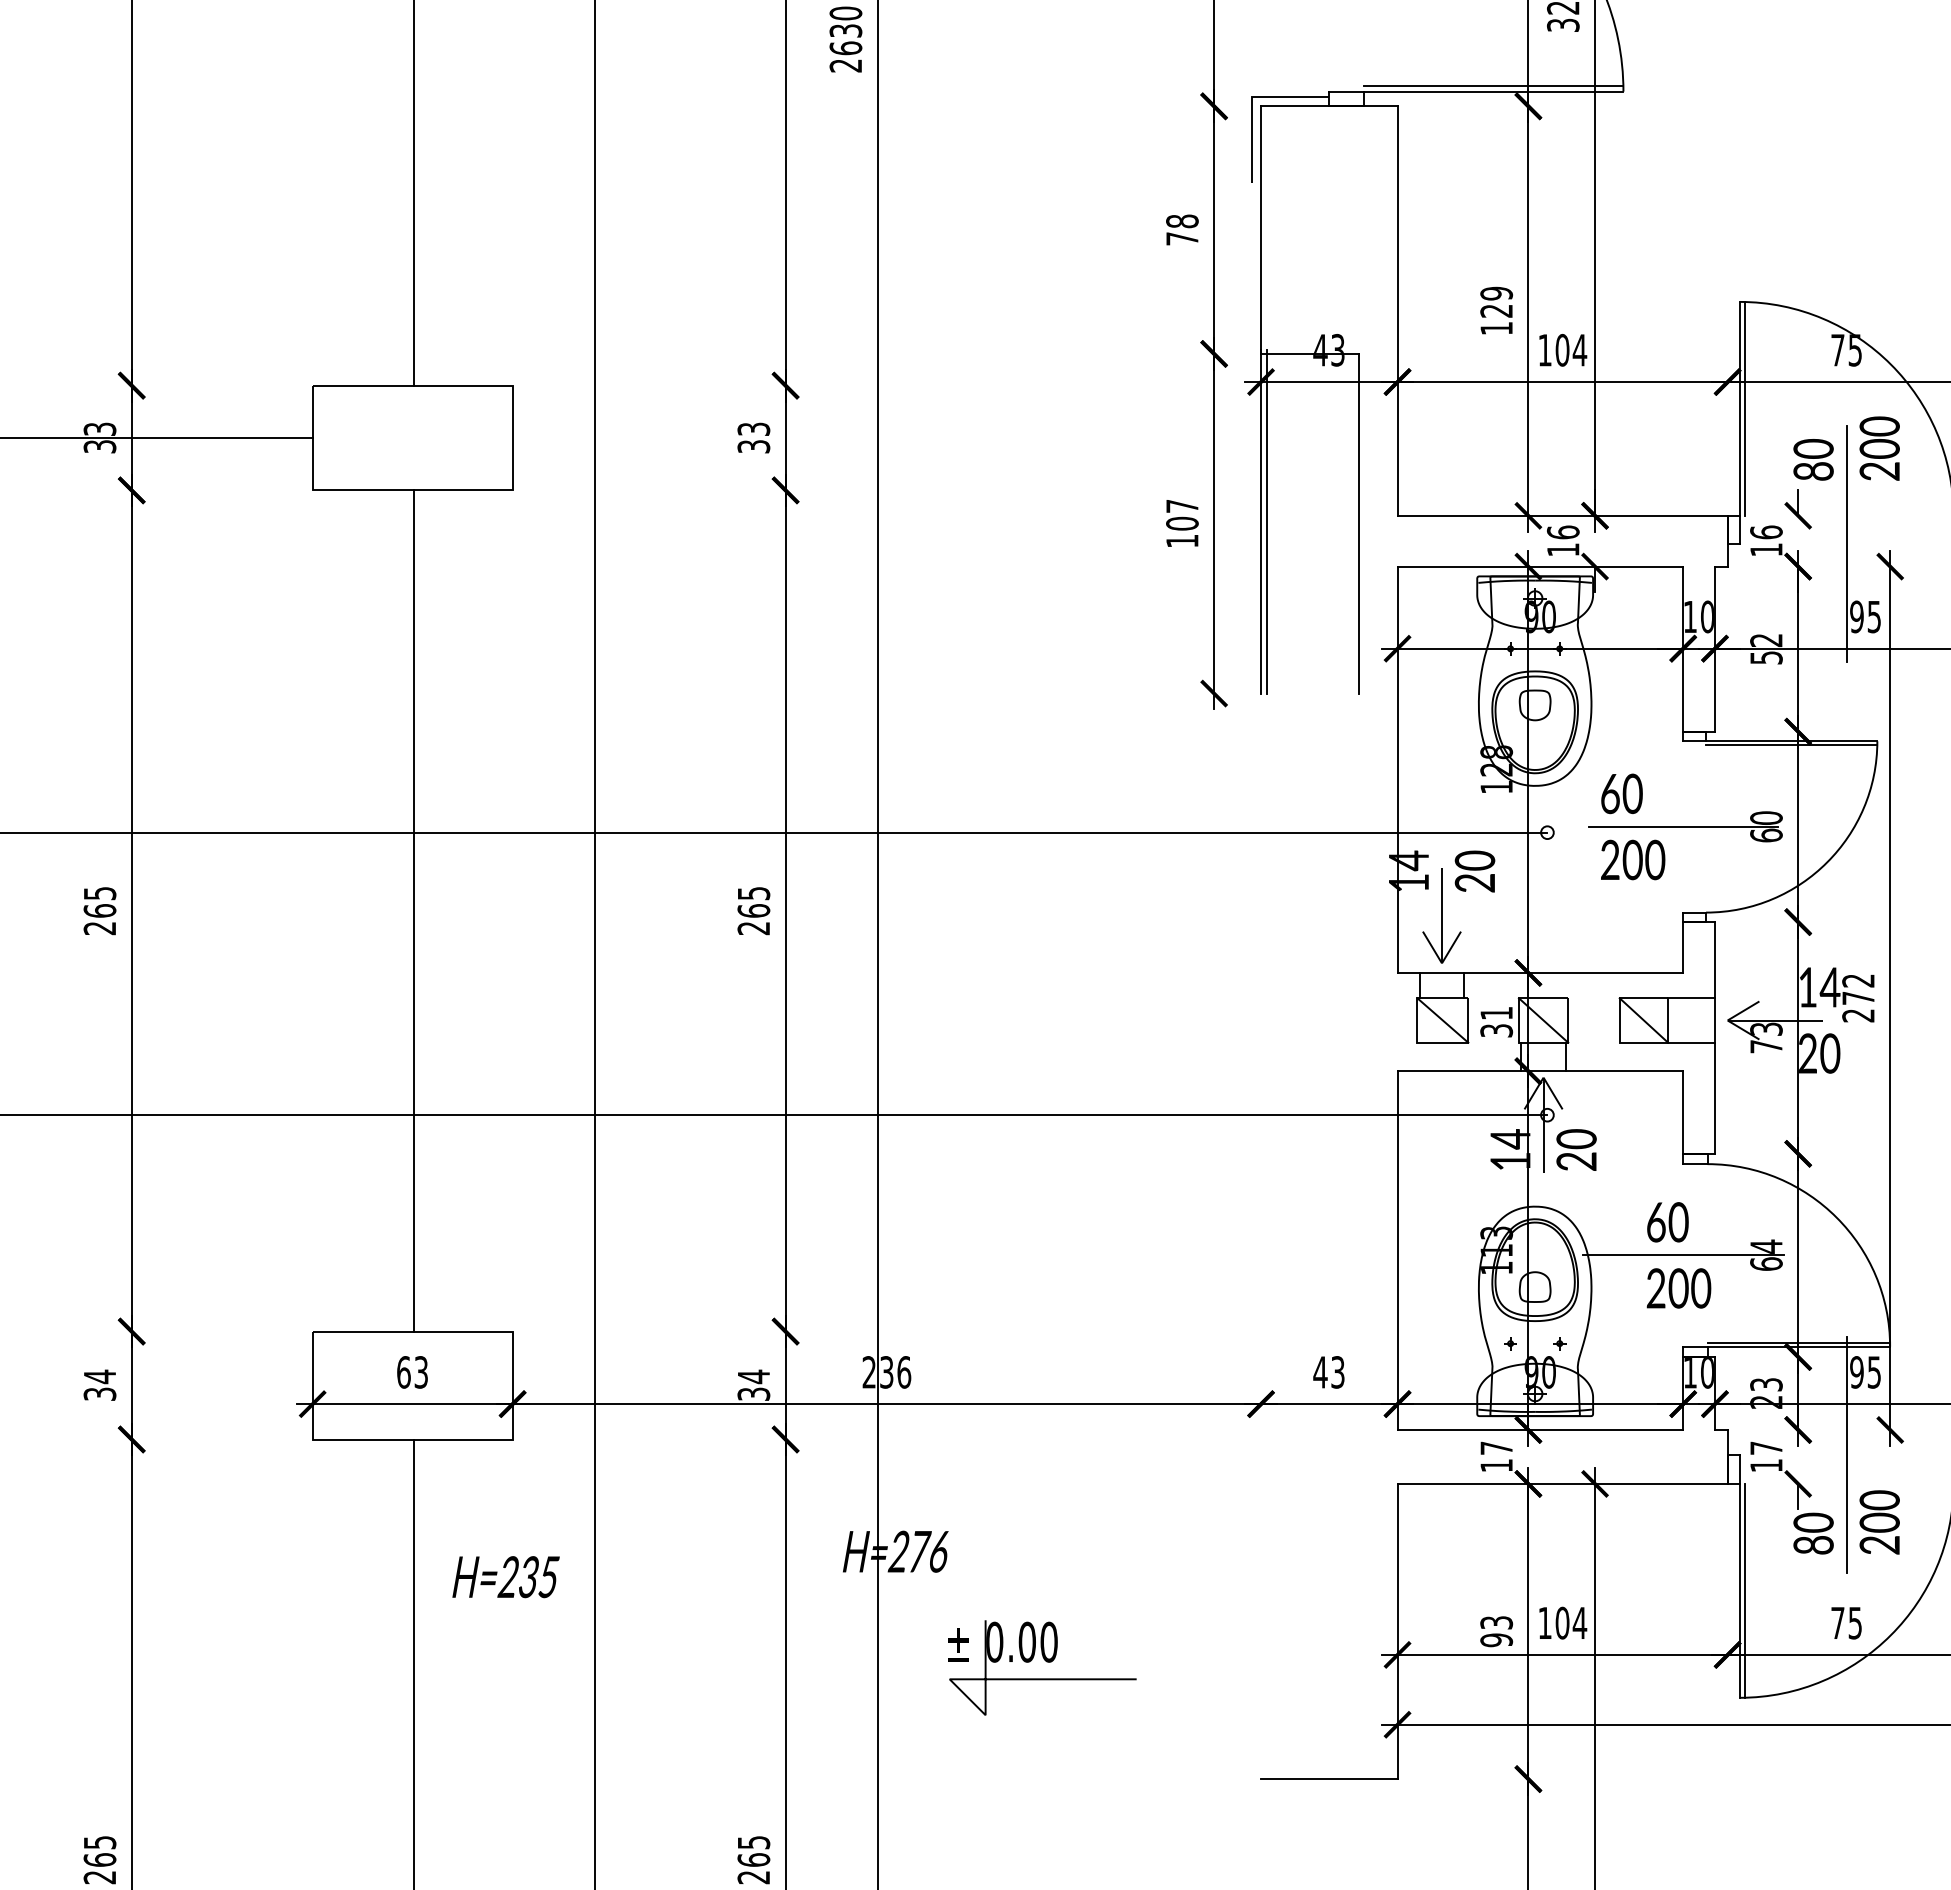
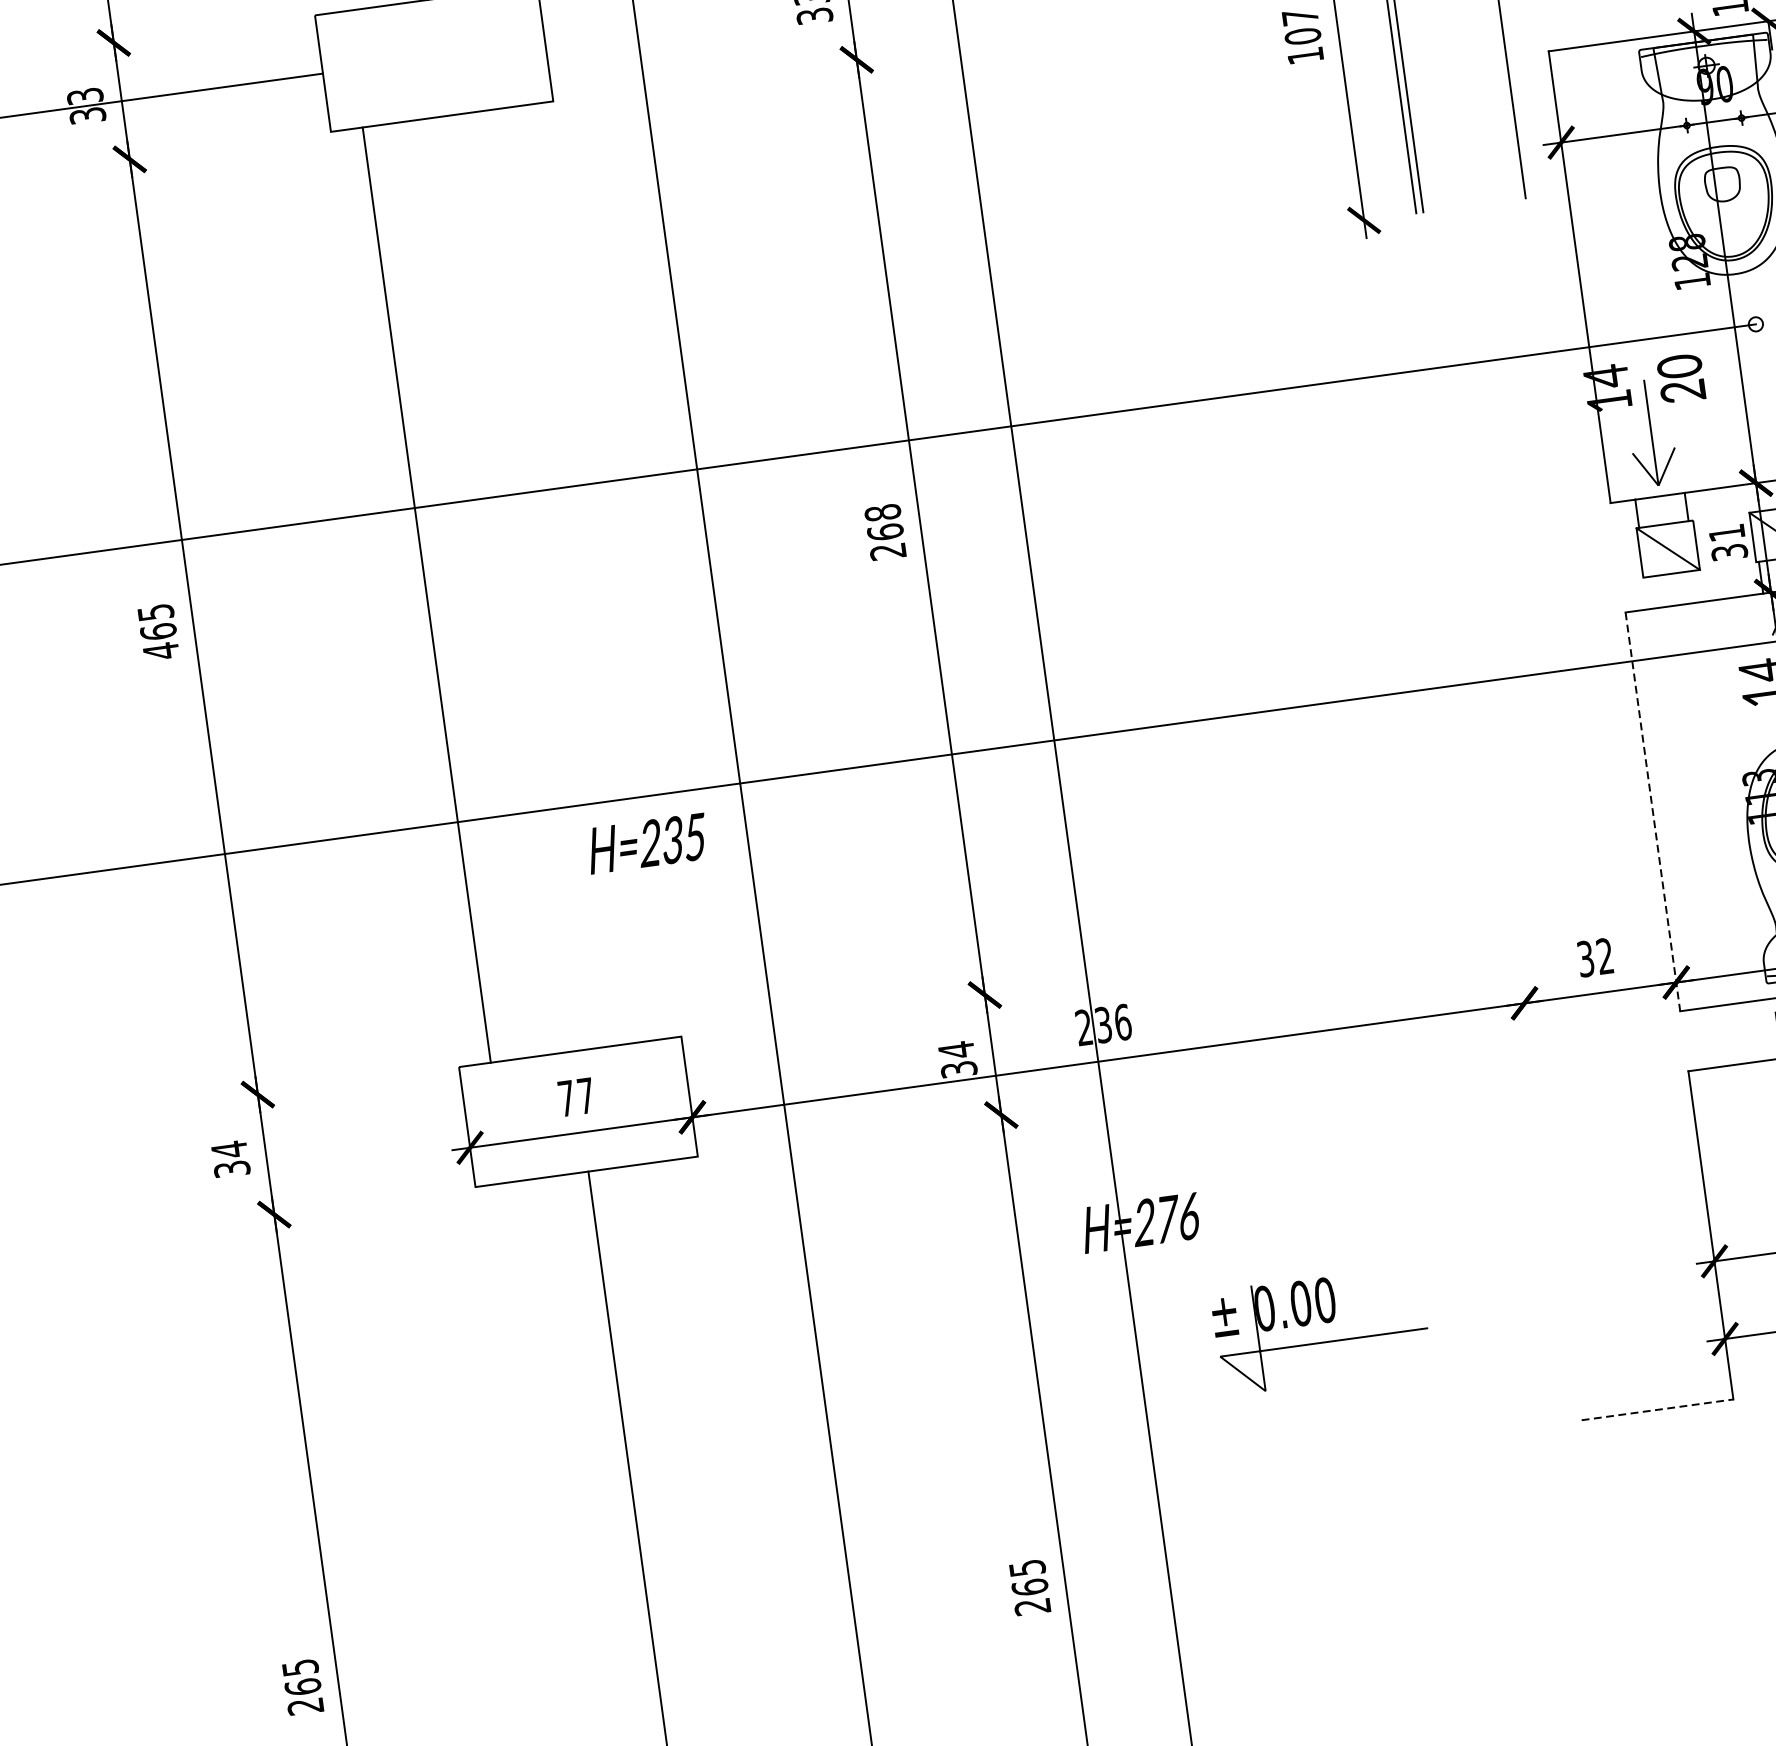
text: (753, 893) -> (882, 512), 265 -> 268
line: (414, 910) -> (426, 594), moved
text: (99, 928) -> (160, 651), 265 -> 465
line: (1397, 1251) -> (1652, 812), solid -> dashed
text: (412, 1372) -> (576, 1097), 63 -> 77
text: (1328, 1372) -> (1594, 957), 43 -> 32
text: (505, 1577) -> (646, 844), moved
line: (1329, 1779) -> (1657, 1410), solid -> dashed

